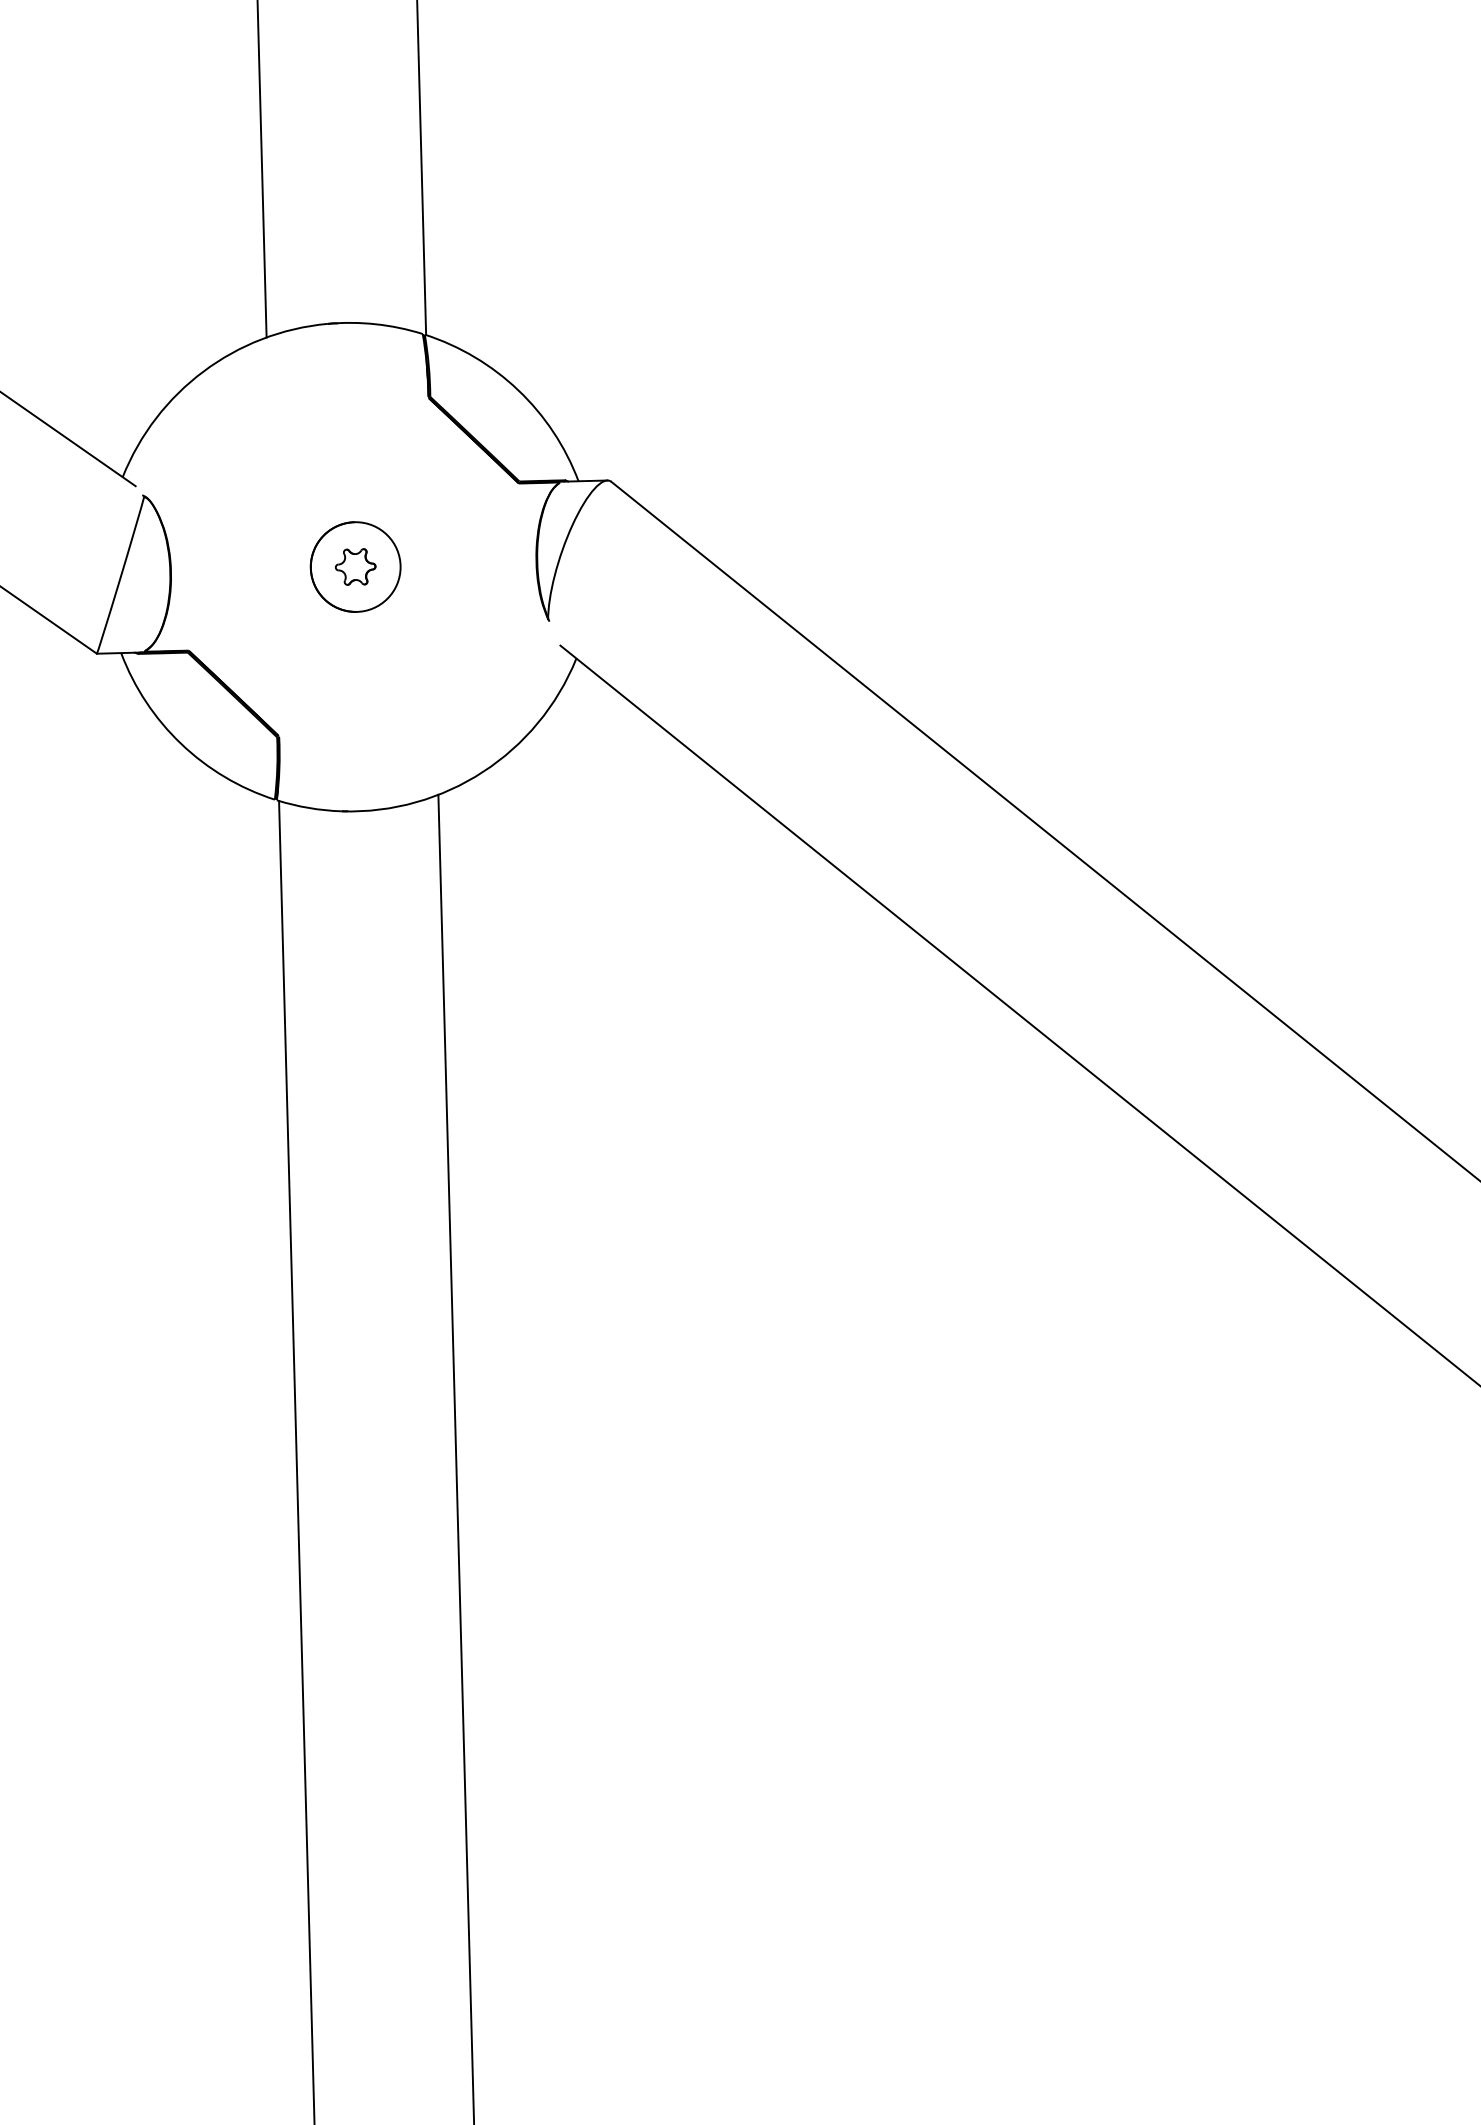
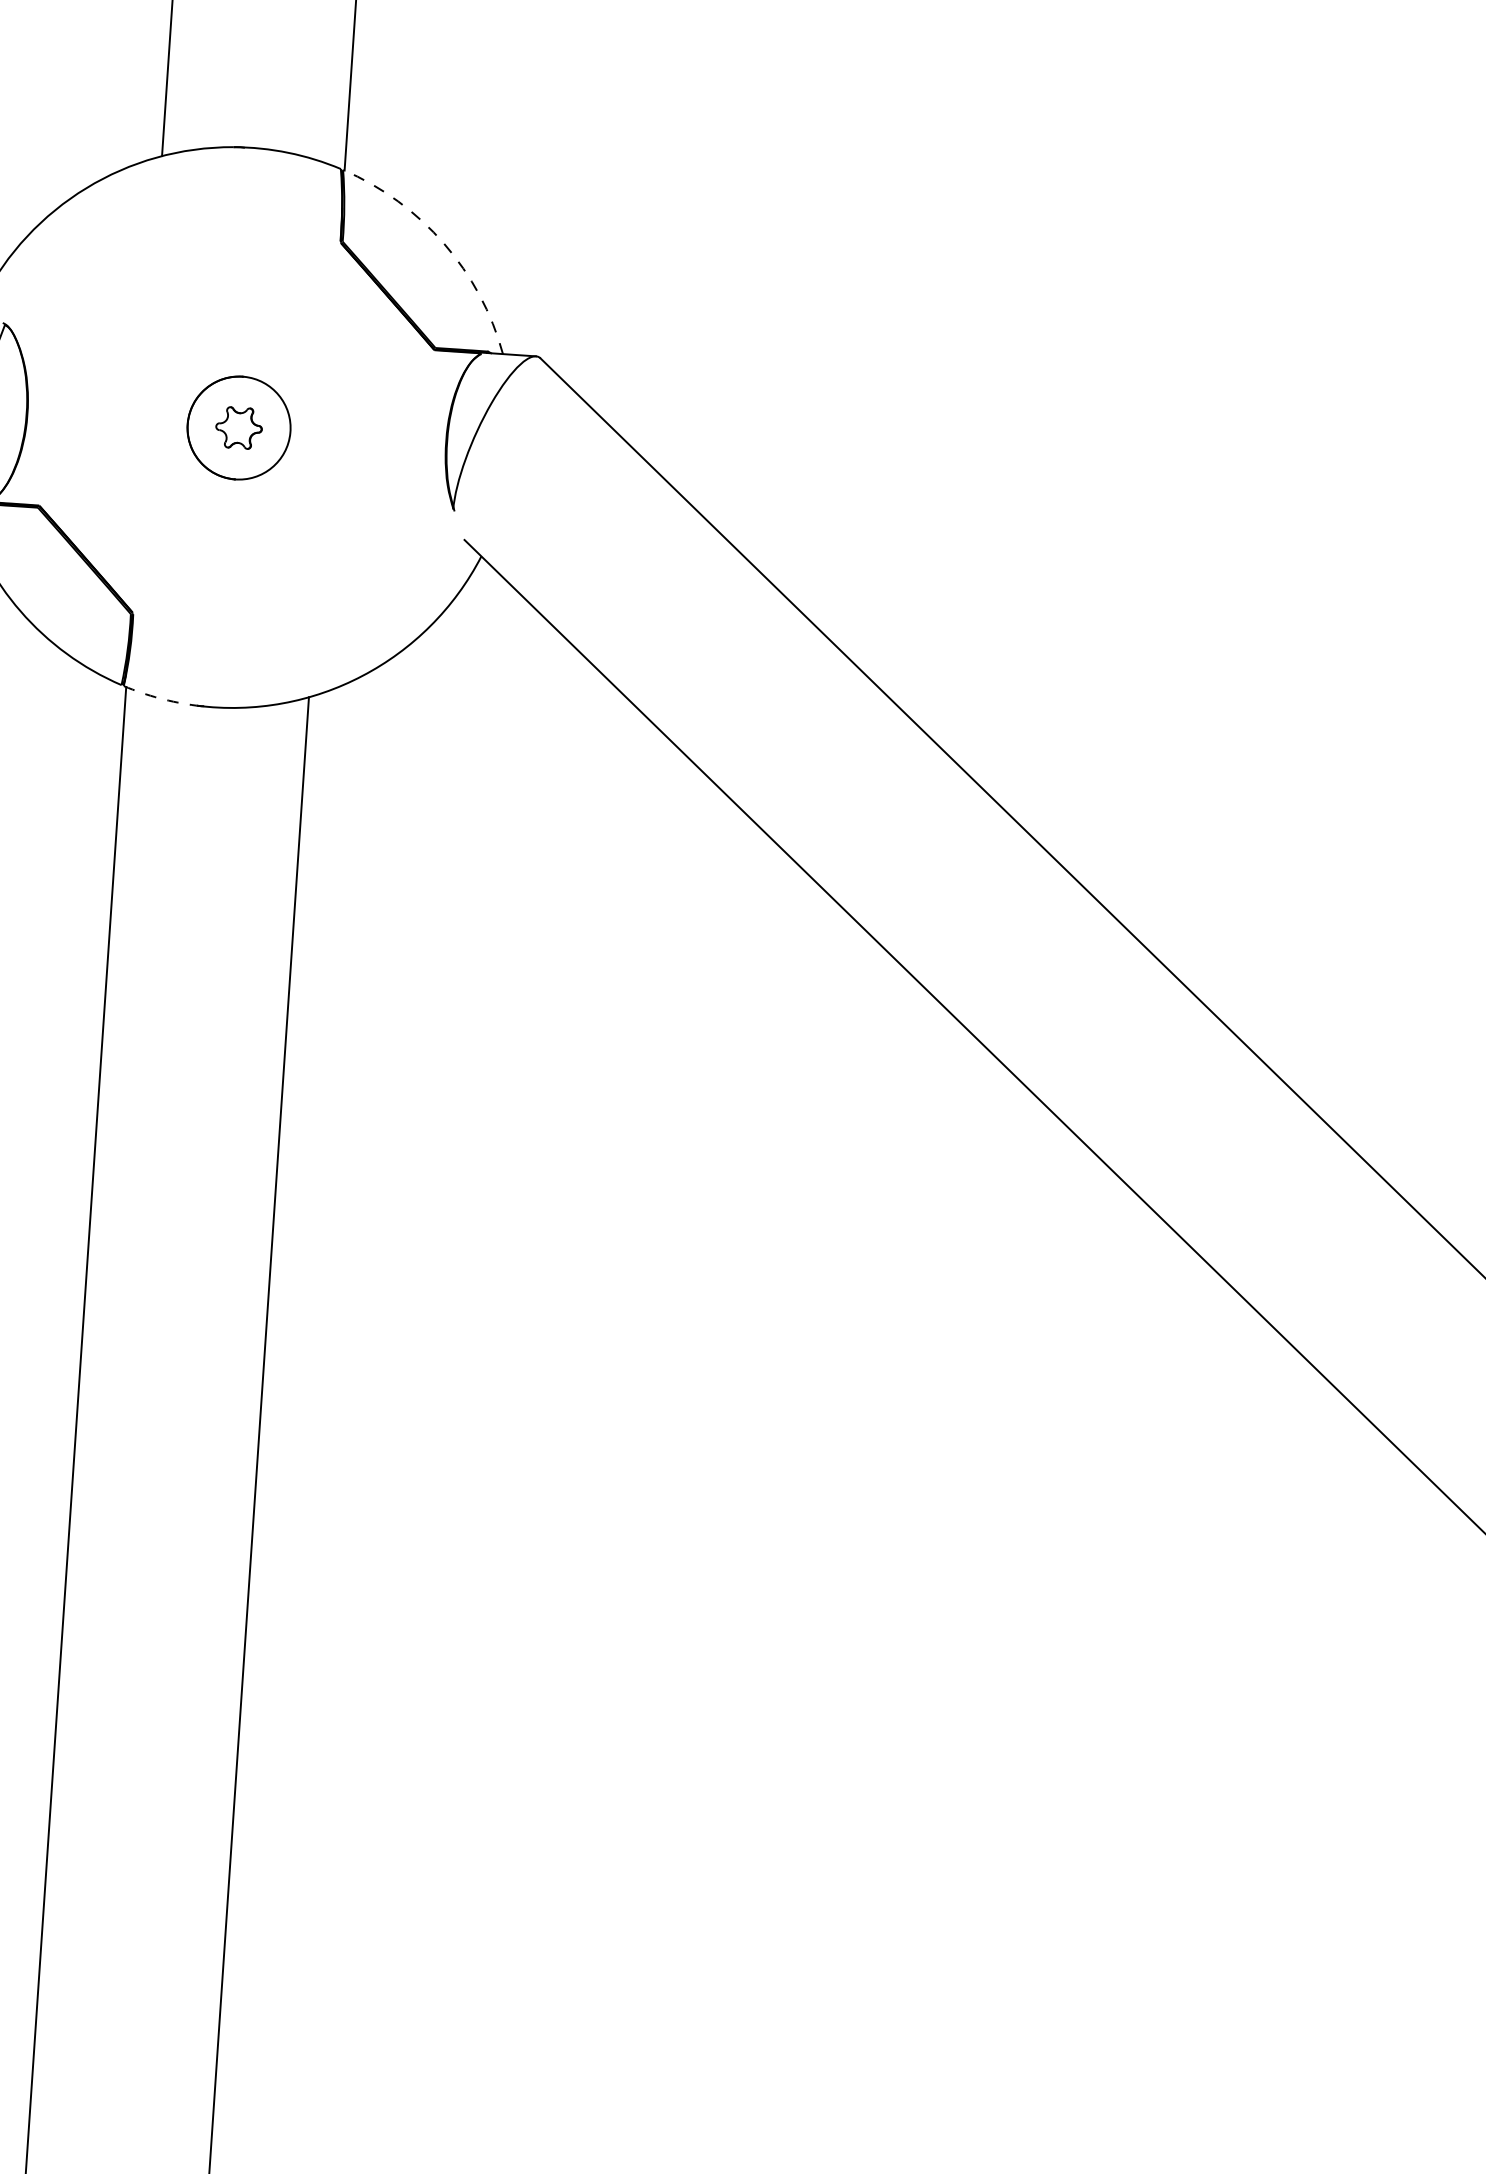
arc: (518, 390) -> (444, 243), solid -> dashed
arc: (308, 808) -> (159, 698), solid -> dashed

